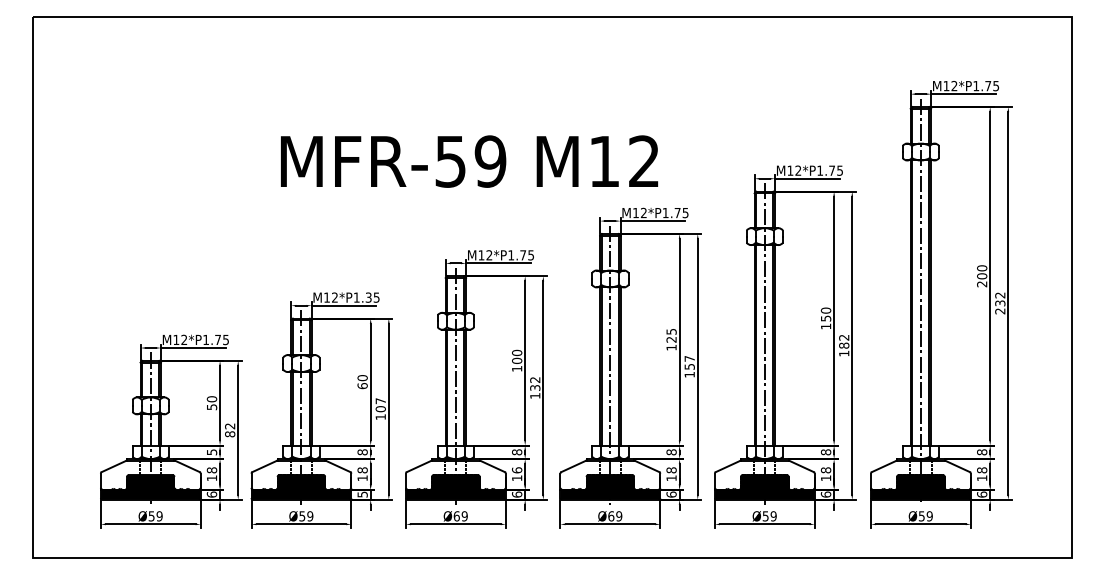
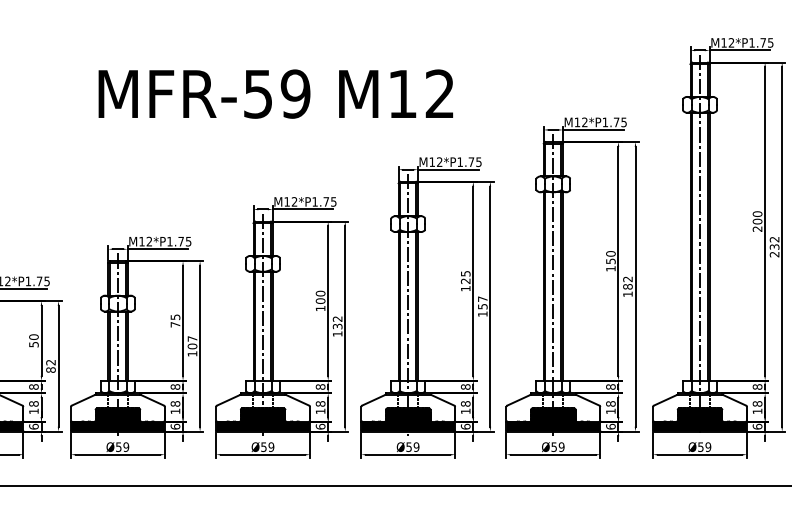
text: (469, 161) -> (275, 94), moved
text: (368, 297) -> (180, 241), M12*P1.35 -> M12*P1.75
text: (362, 382) -> (175, 321), 60 -> 75
text: (211, 452) -> (33, 387), 5 -> 8
text: (517, 470) -> (320, 404), 16 -> 18
text: (362, 494) -> (175, 426), 5 -> 6
text: (456, 516) -> (263, 447), Ø69 -> Ø59
text: (611, 516) -> (409, 447), Ø69 -> Ø59

